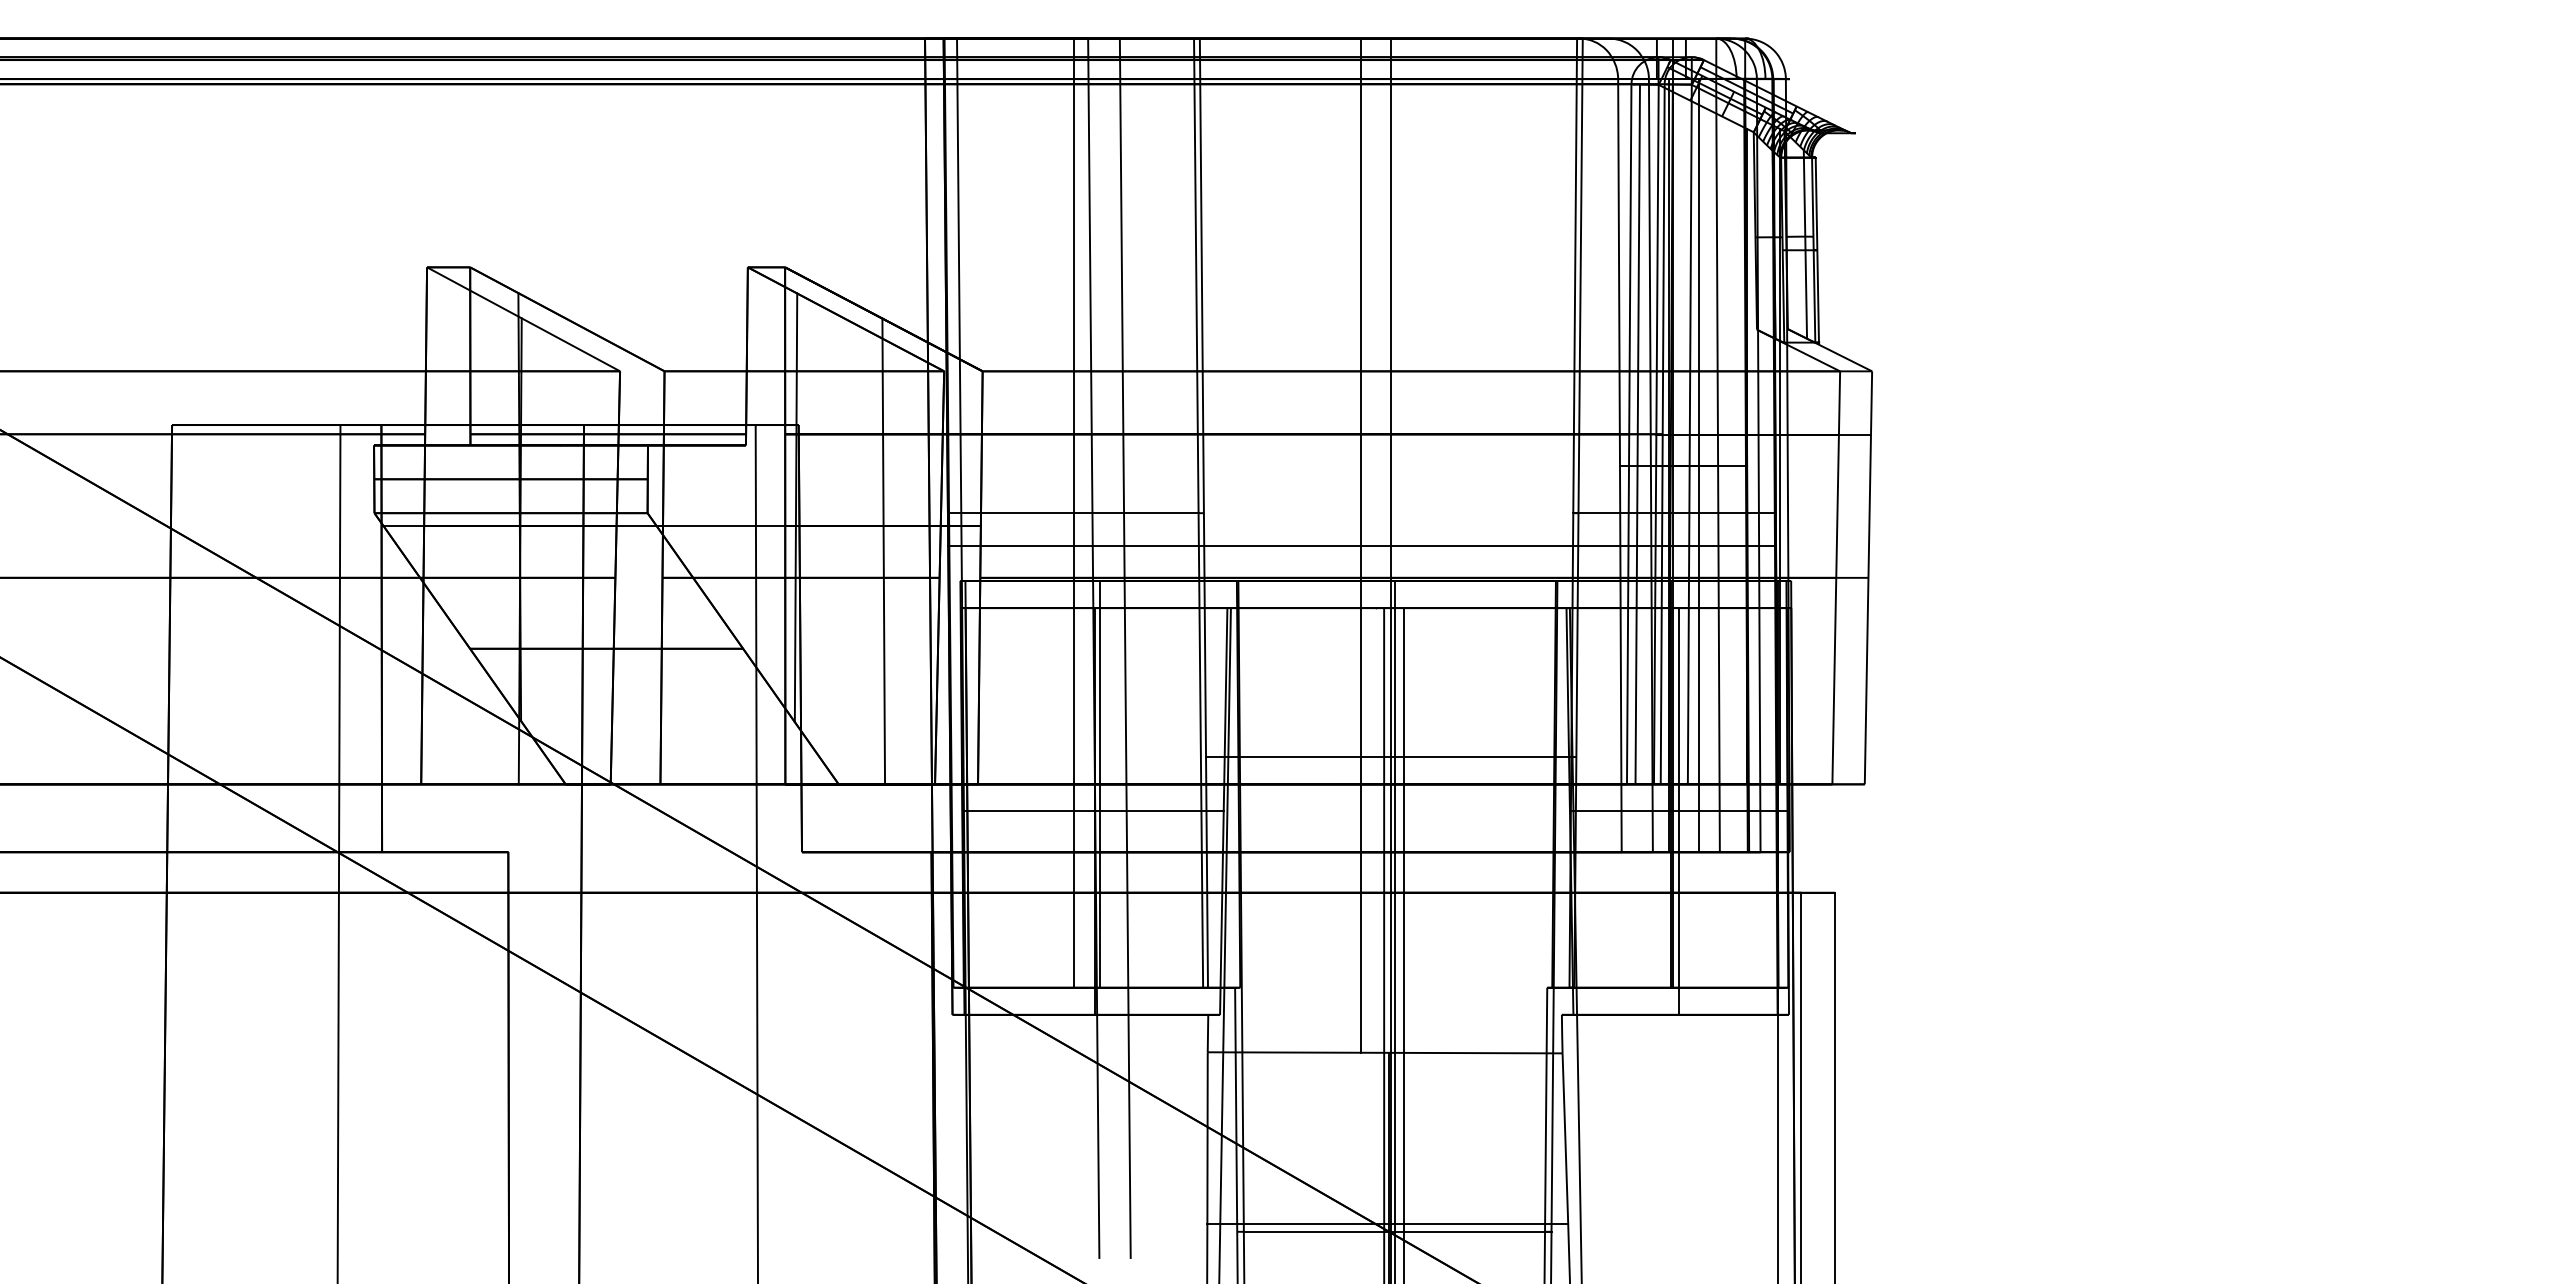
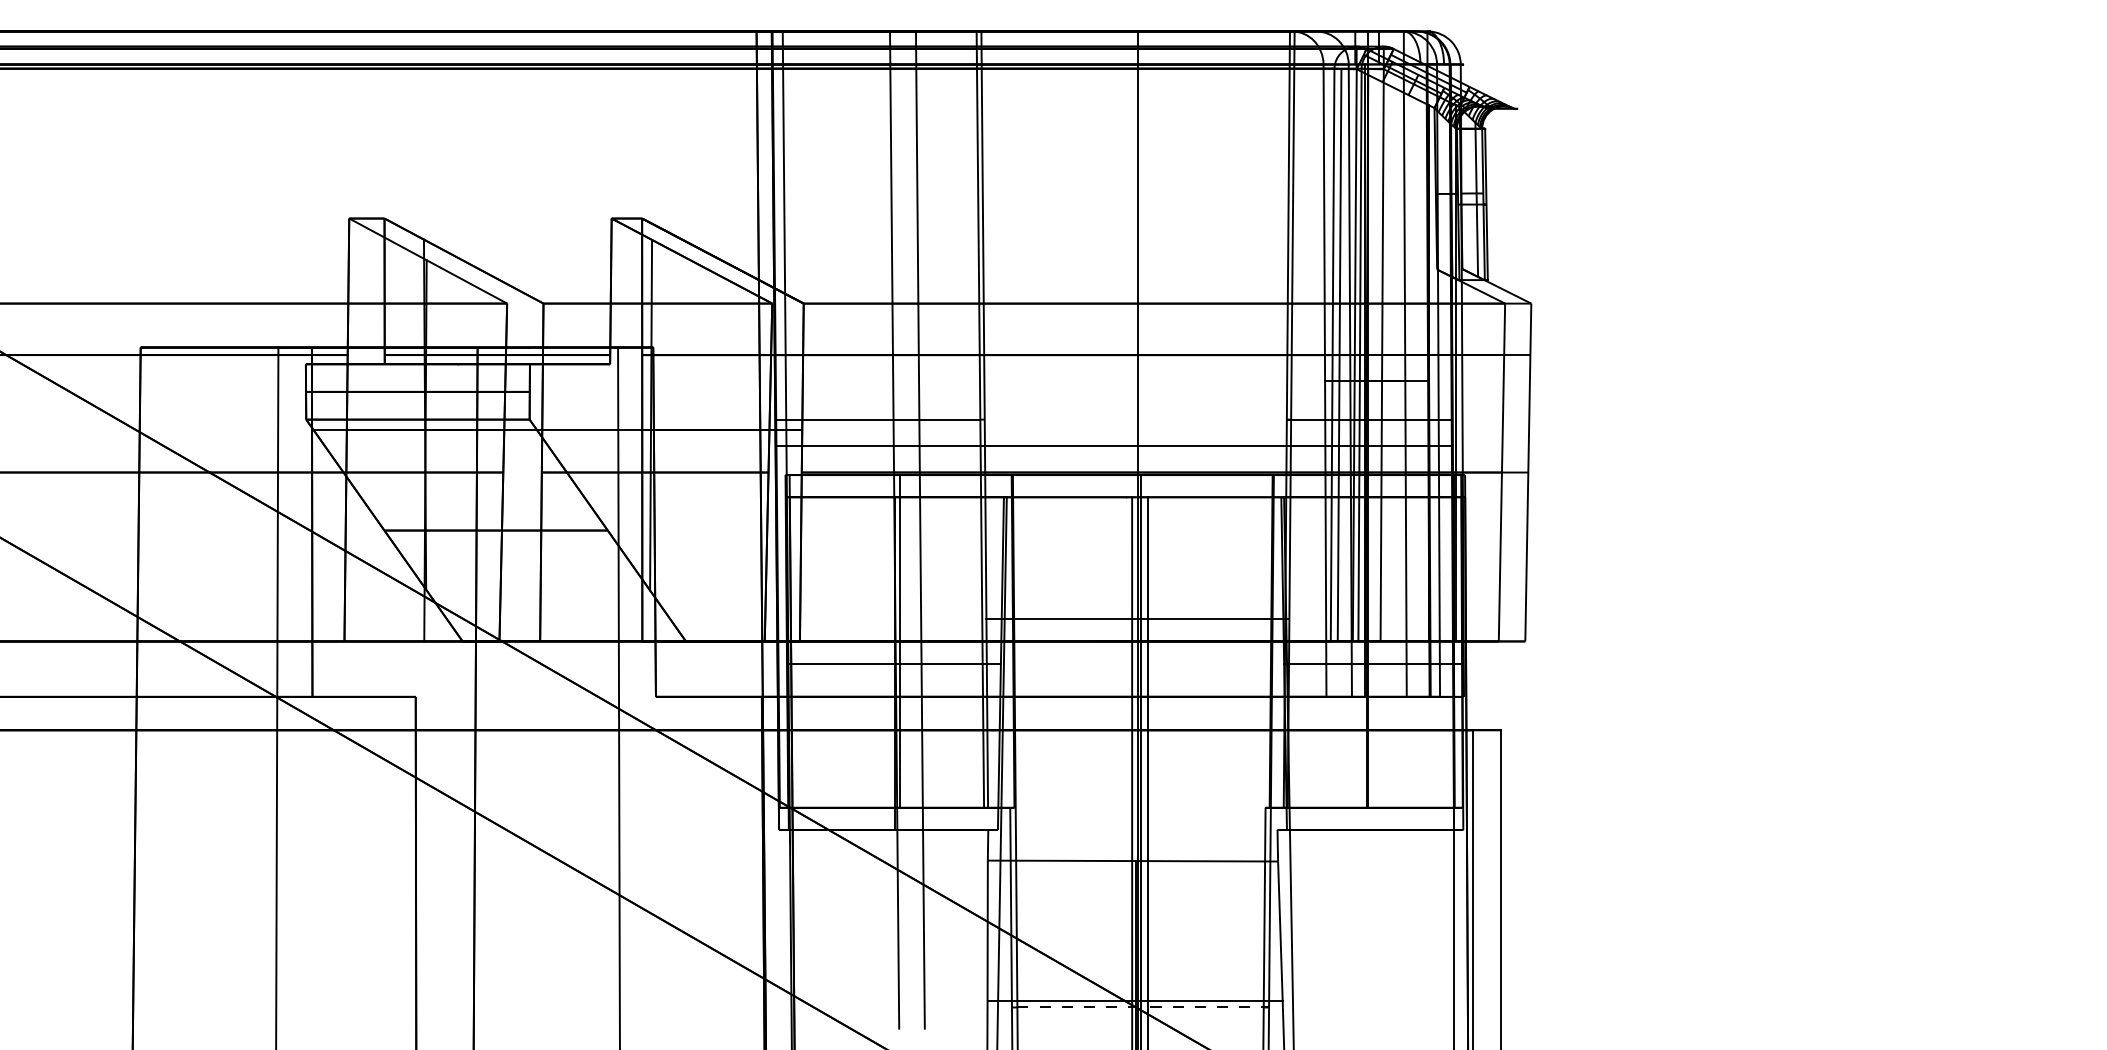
line: (1698, 465) -> (1389, 380), removed
line: (1073, 512) -> (878, 419), removed
line: (1360, 545) -> (1112, 446), removed
line: (883, 551) -> (722, 450), removed
line: (1678, 811) -> (1372, 663), removed
line: (1397, 1231) -> (1143, 1007), solid -> dashed

